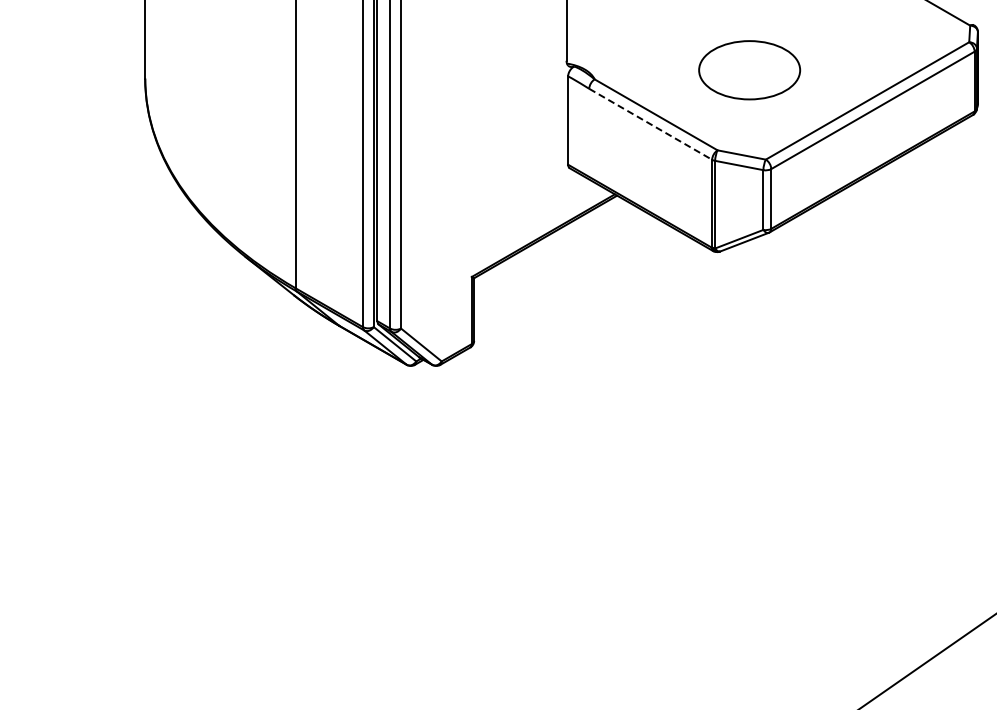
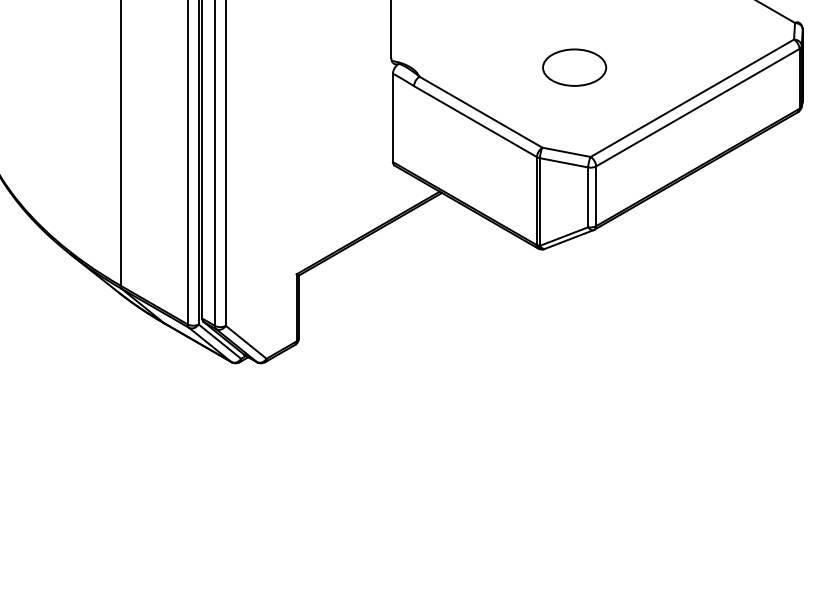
part: (749, 70) -> (574, 67), size x0.62
line: (650, 124) -> (475, 121), dashed -> solid

